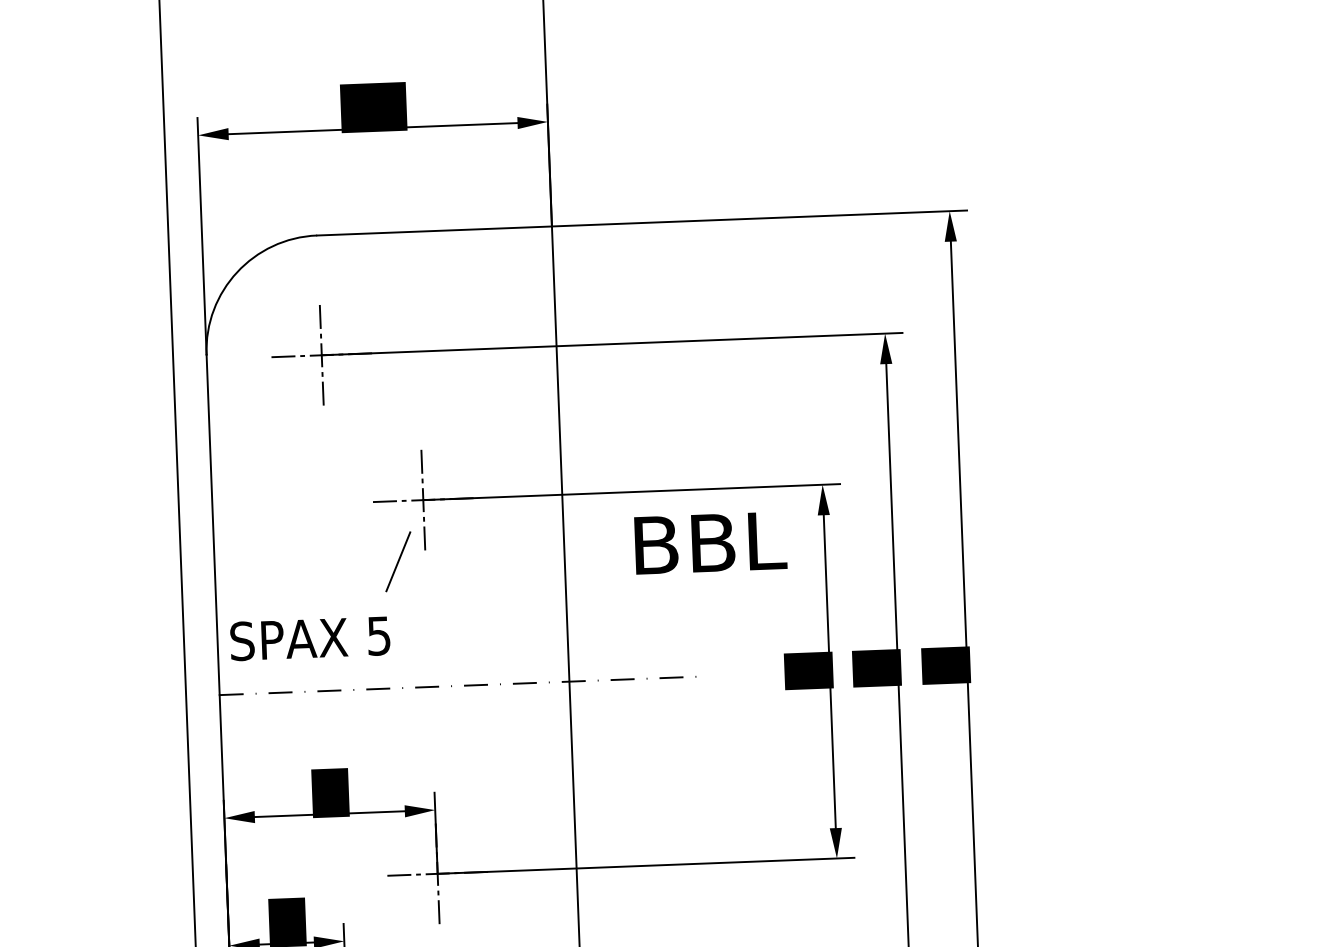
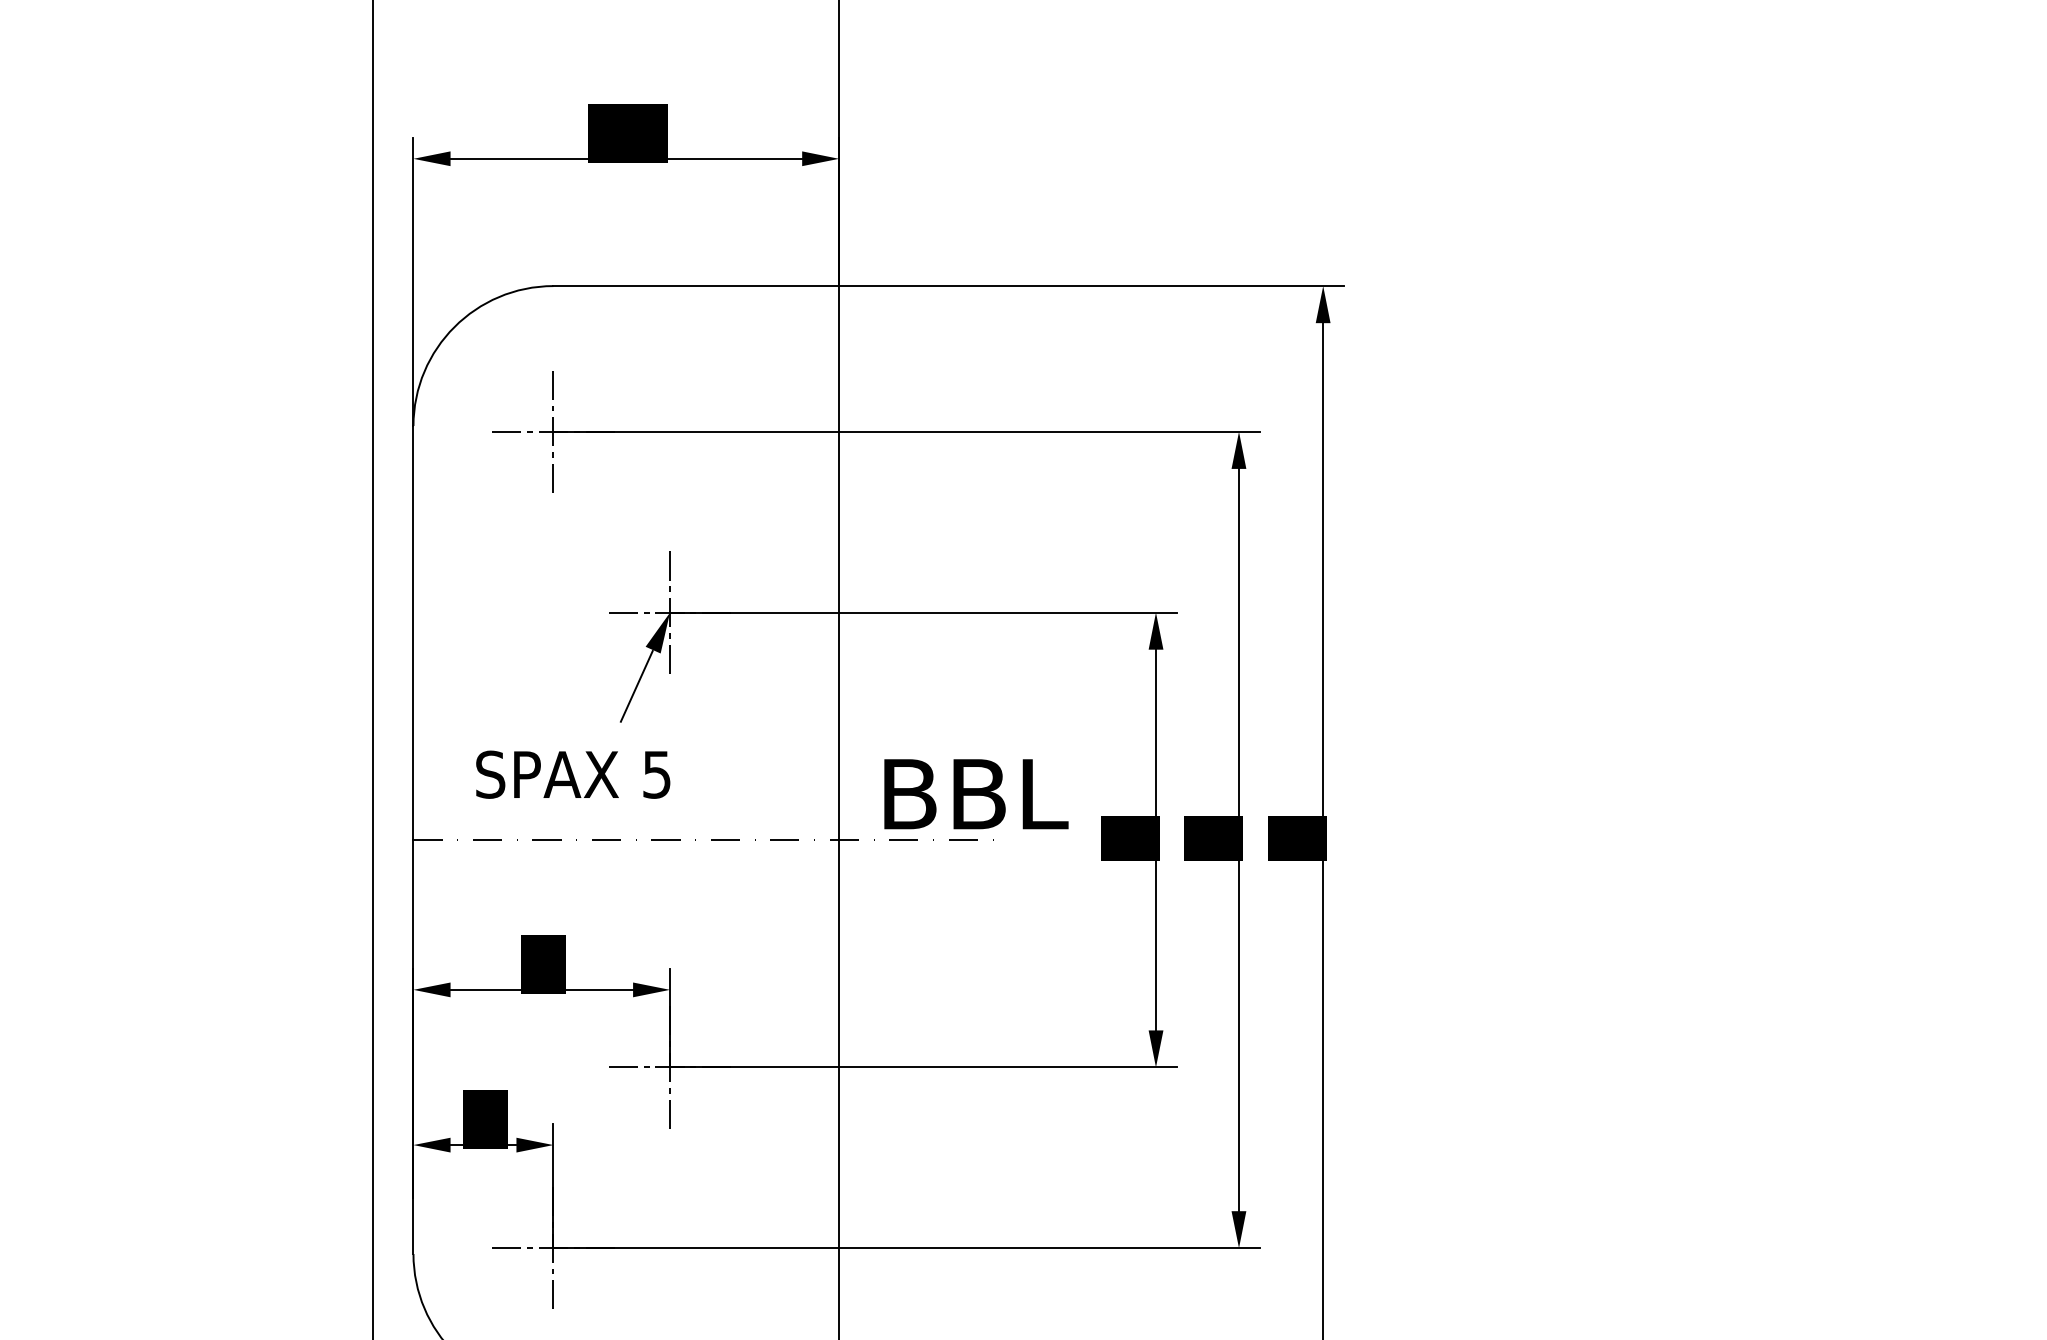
fill: (413, 516) -> (657, 632), added
text: (710, 543) -> (976, 794), moved
text: (310, 638) -> (573, 774), moved

